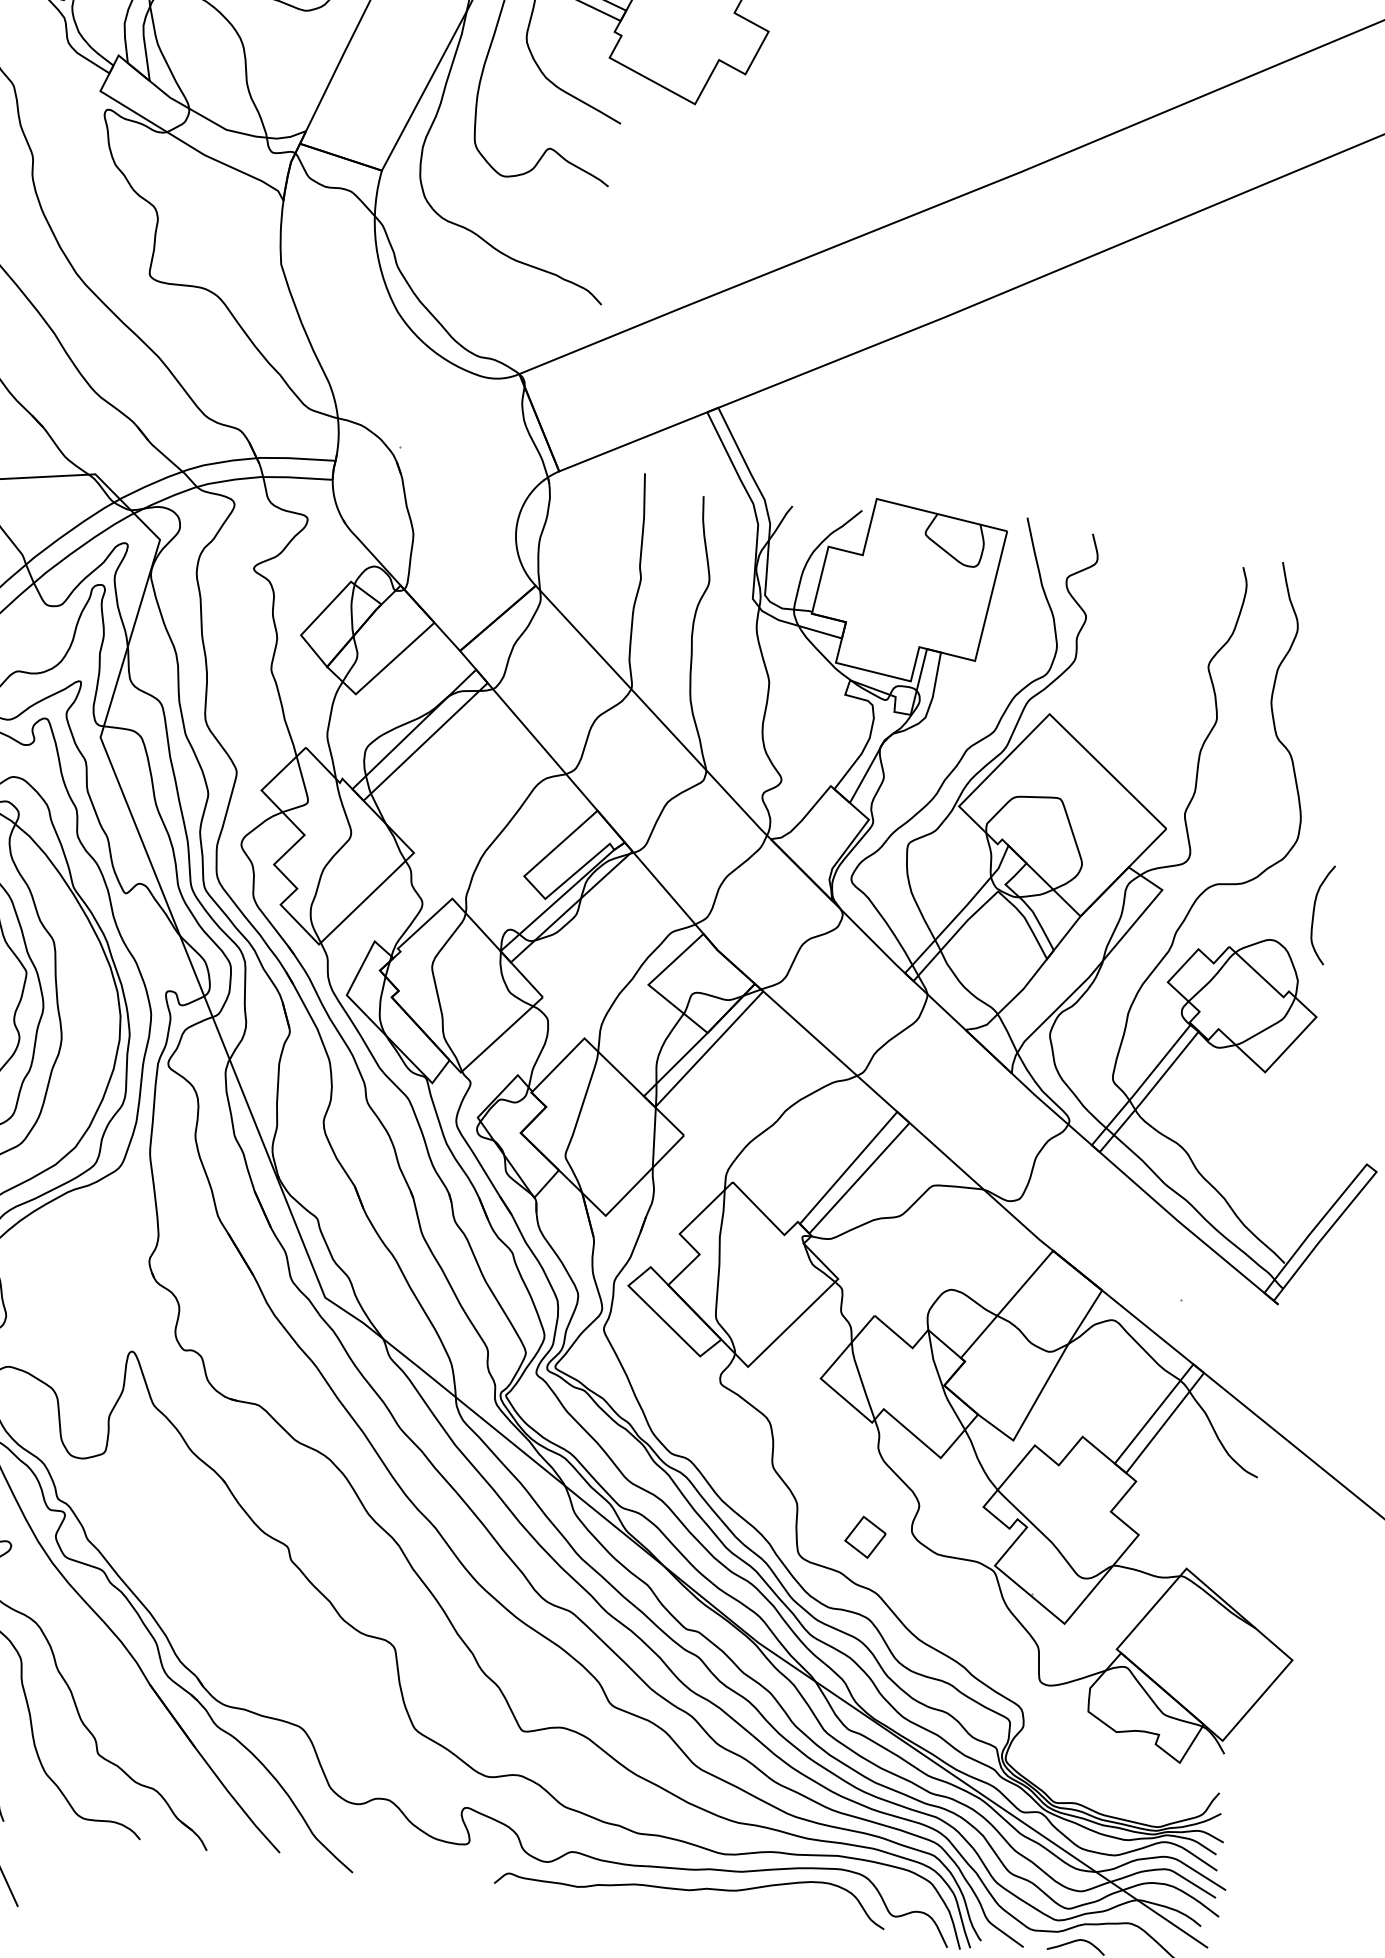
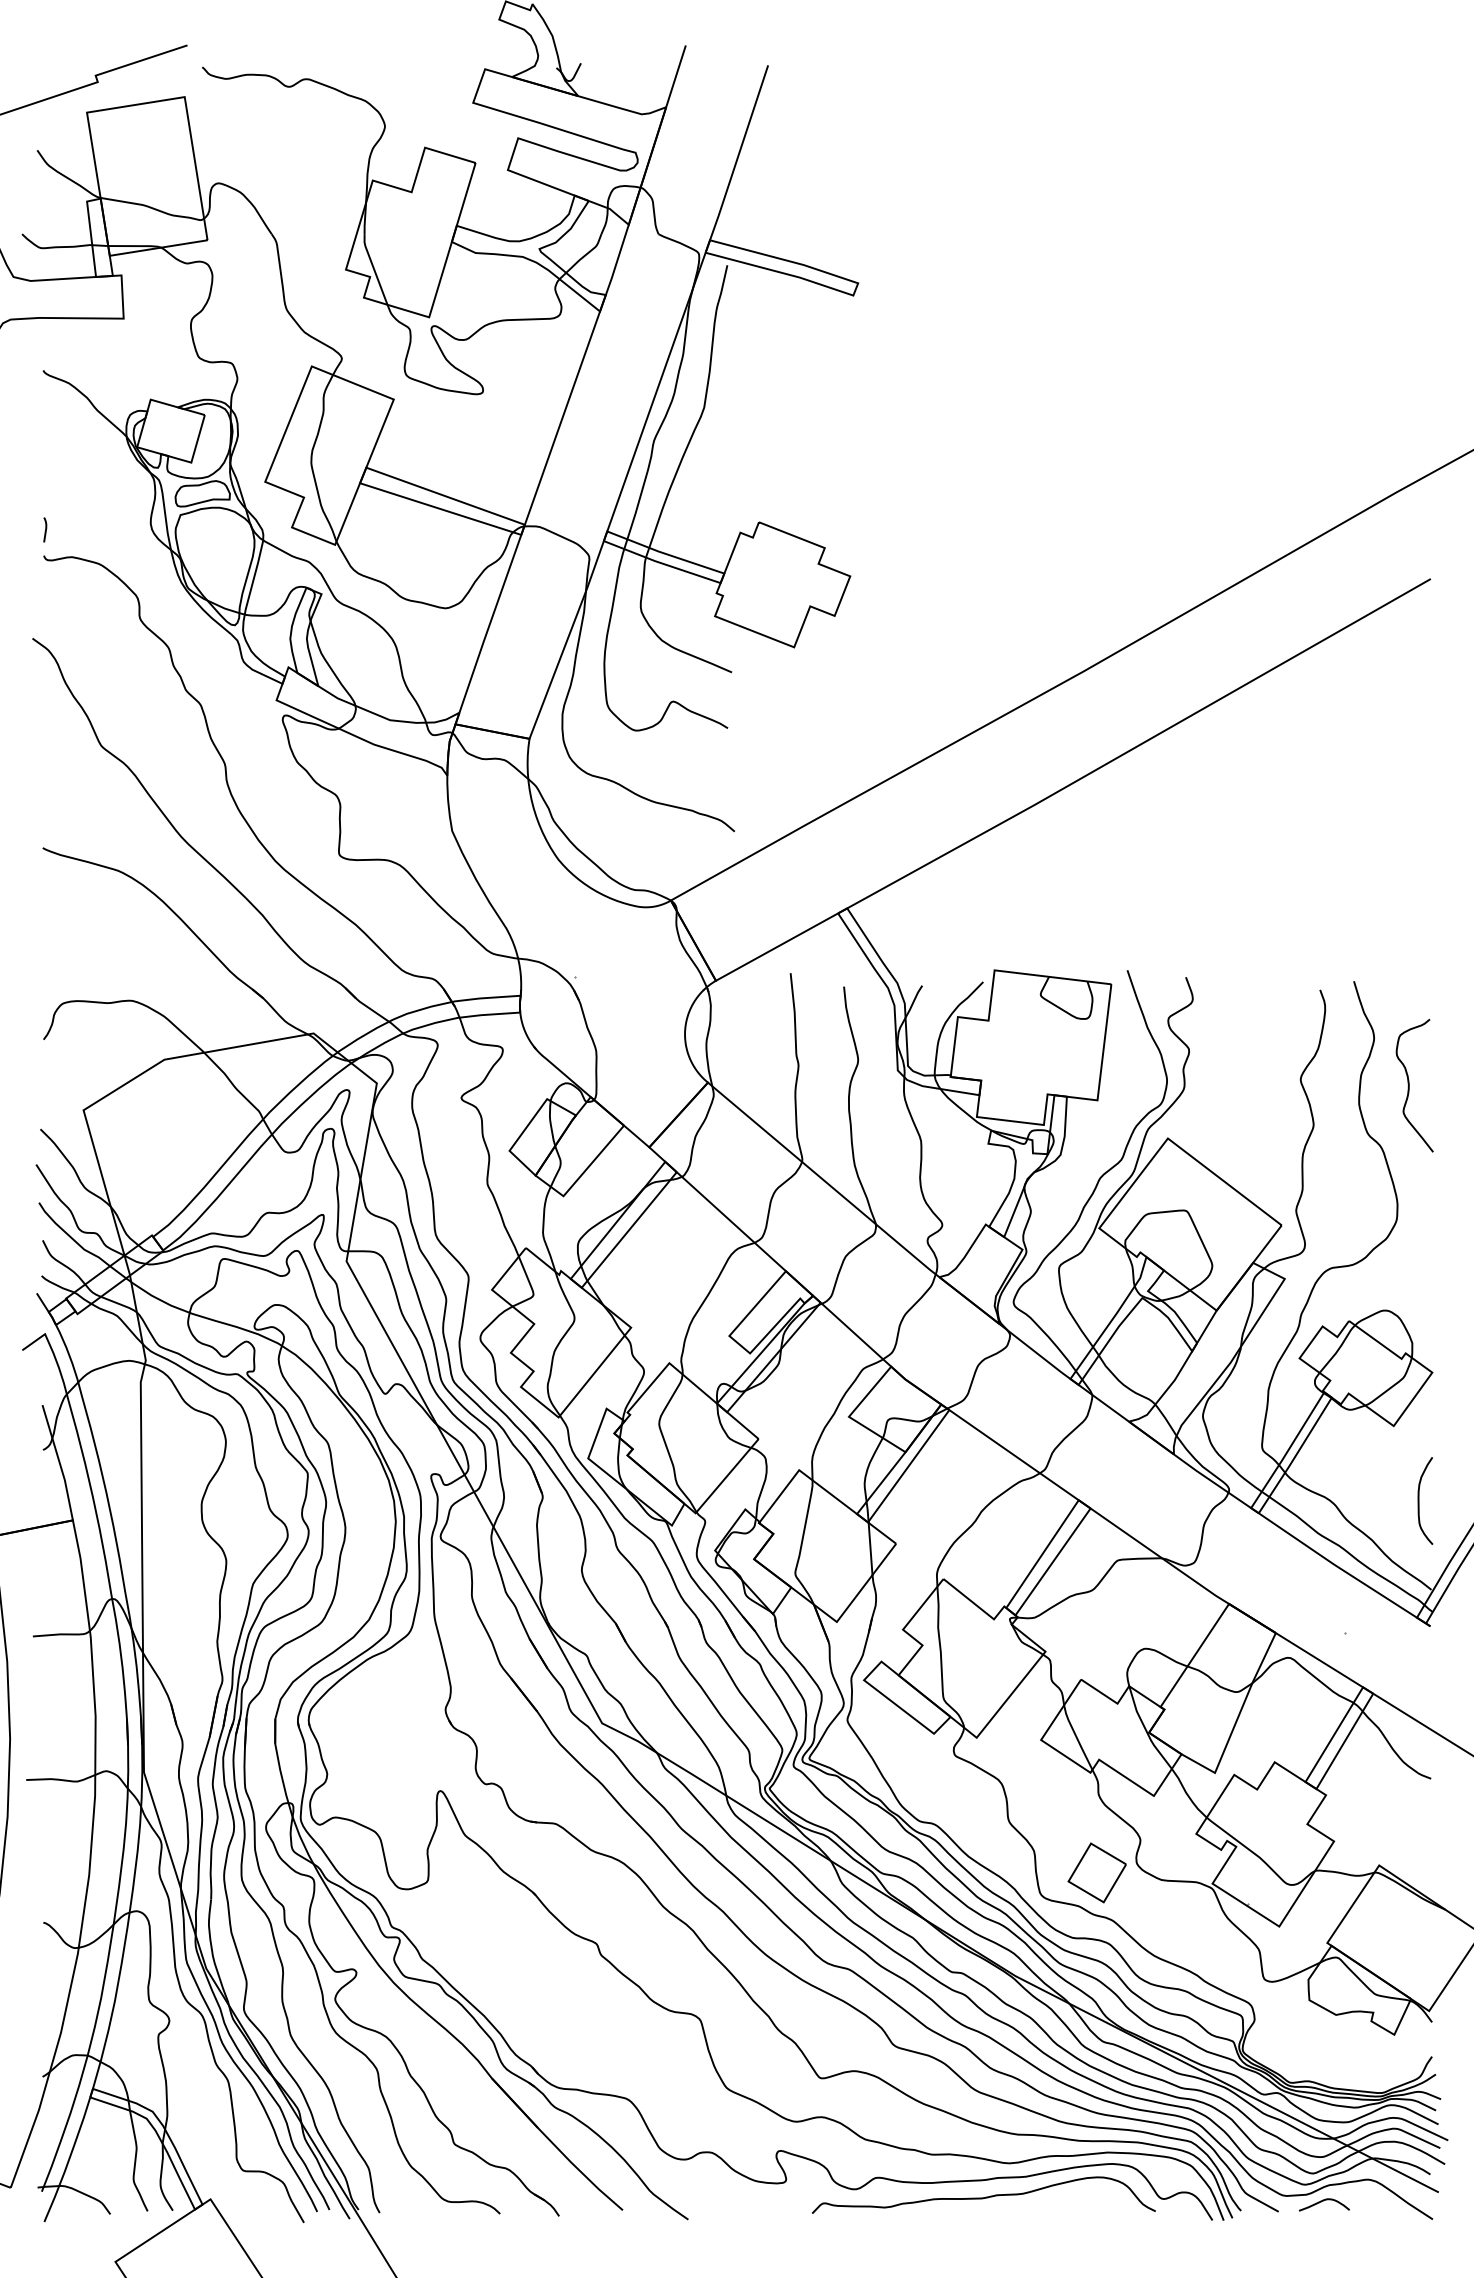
curve: (1331, 688) -> (1409, 1085), added
curve: (1314, 913) -> (1419, 1500), moved
part: (864, 1536) -> (1096, 1872), size x1.67

